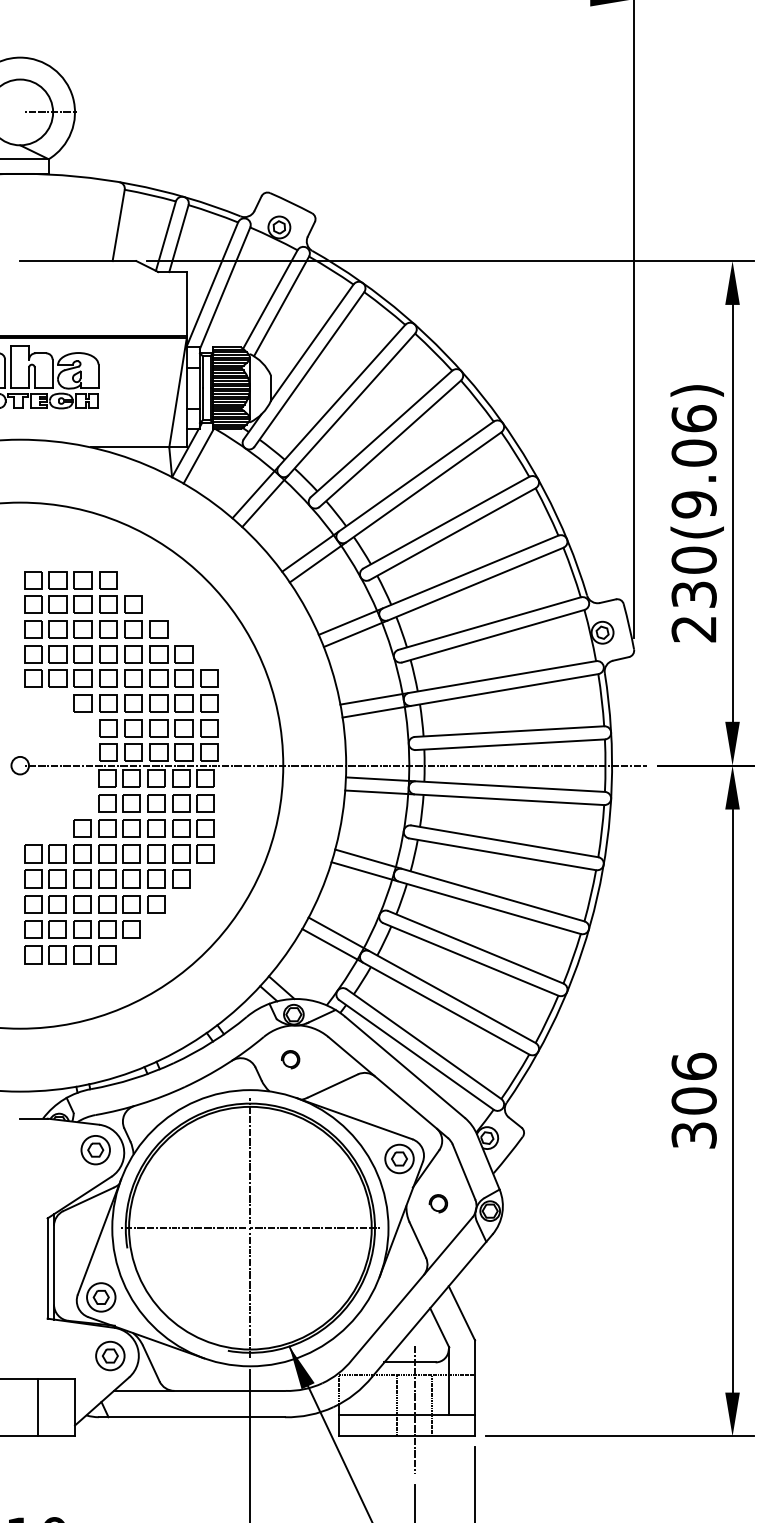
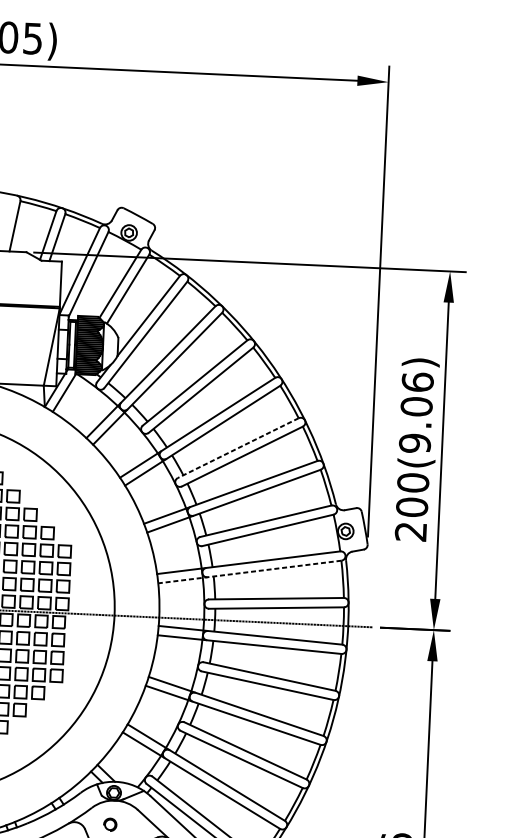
line: (446, 522) -> (238, 448), solid -> dashed
text: (693, 594) -> (411, 507), 230(9.06) -> 200(9.06)
line: (470, 695) -> (249, 571), solid -> dashed

